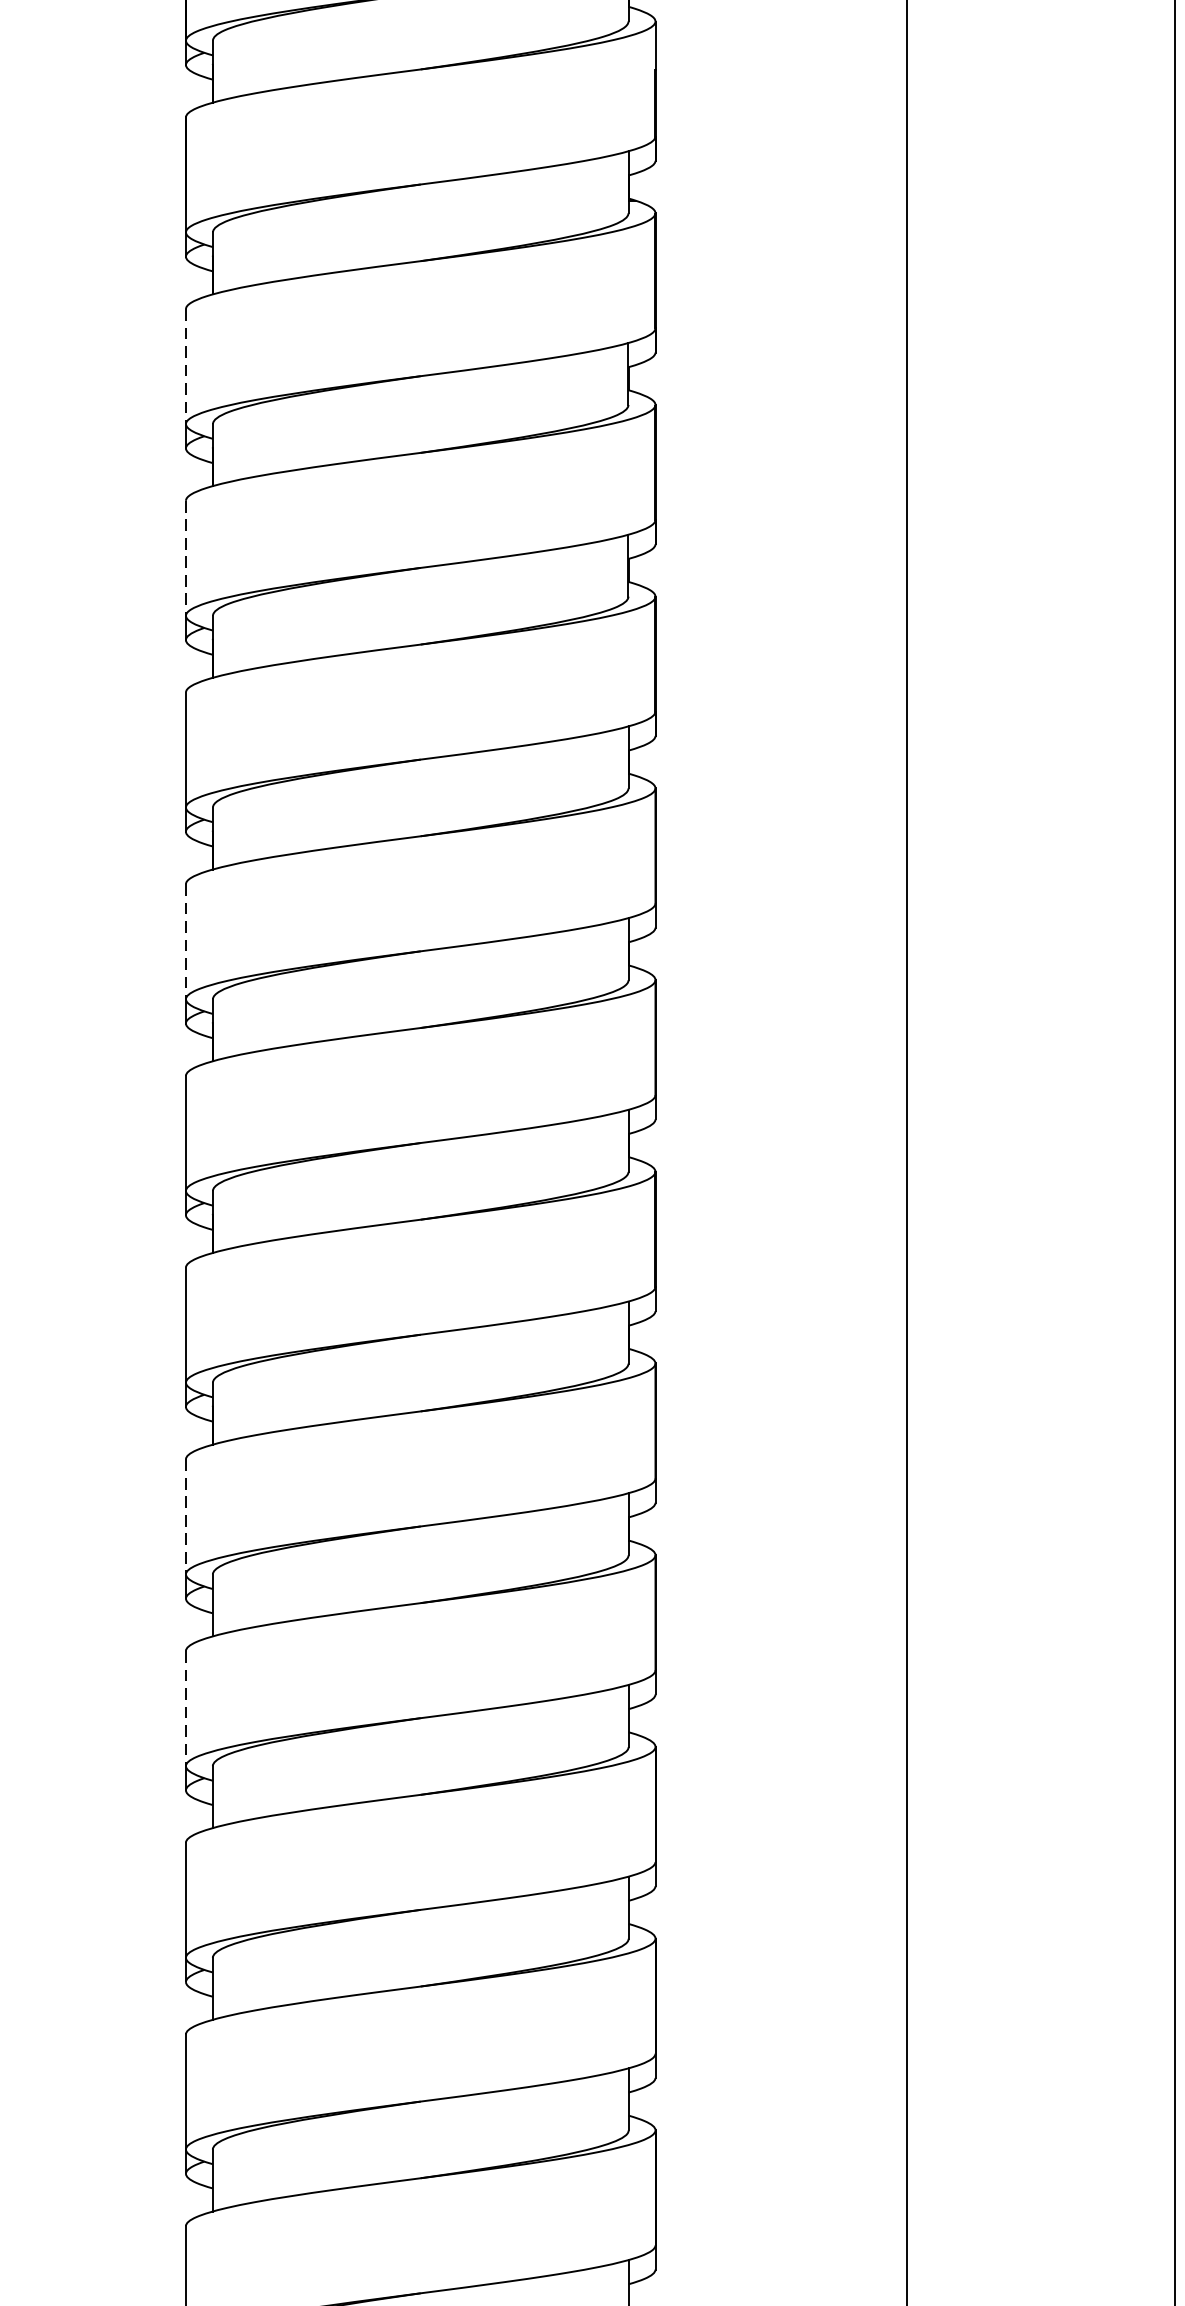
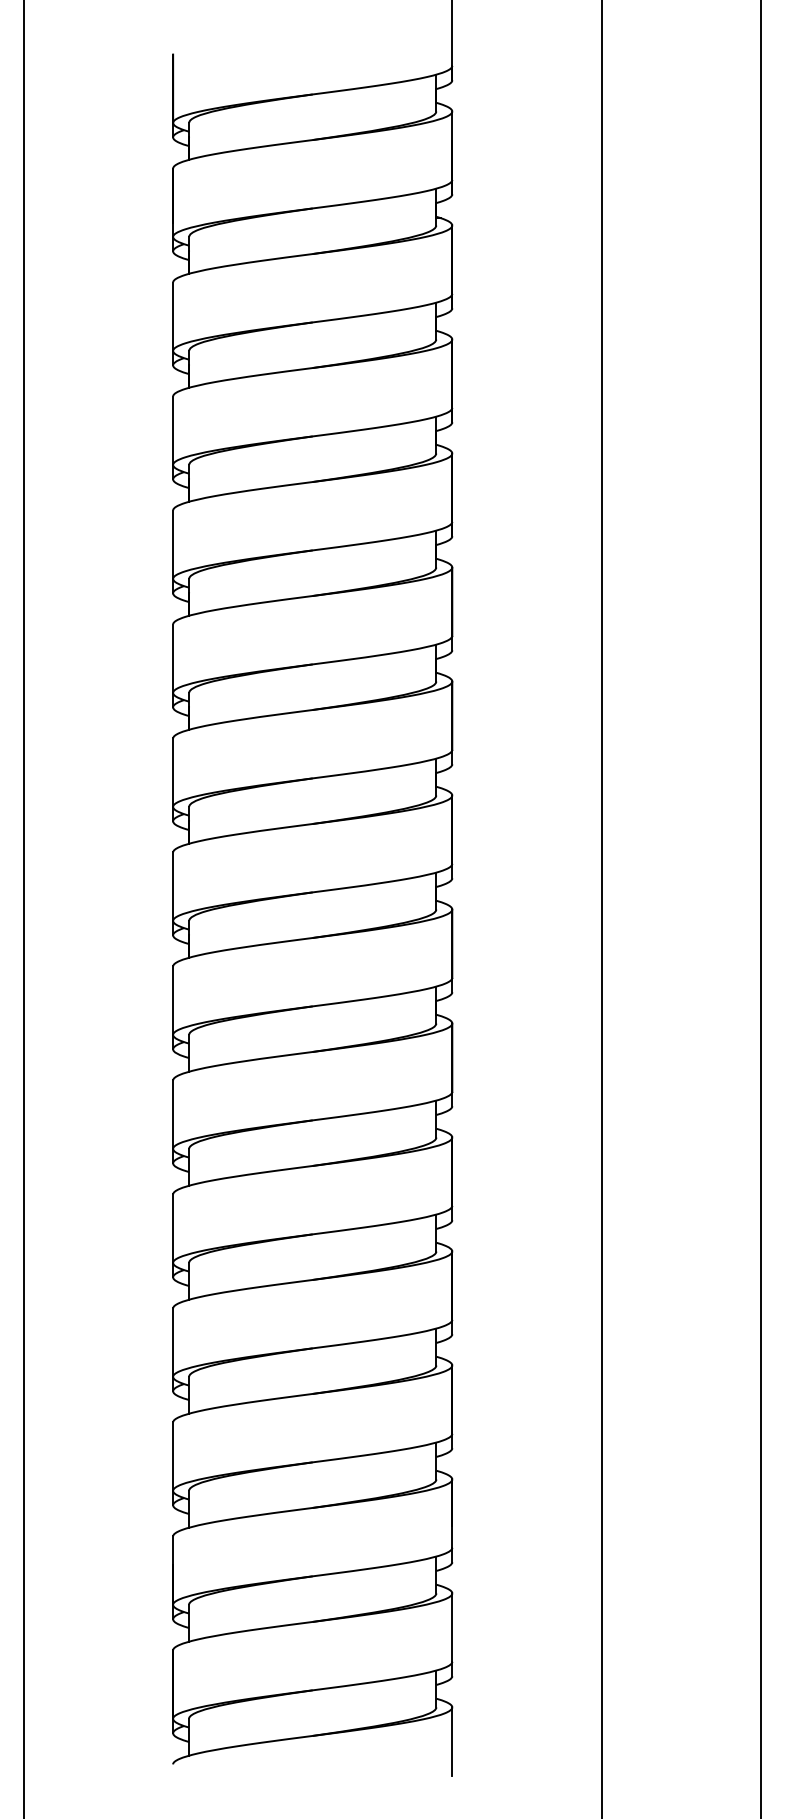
line: (186, 367) -> (173, 317), dashed -> solid
line: (186, 559) -> (173, 431), dashed -> solid
line: (186, 943) -> (173, 659), dashed -> solid
line: (186, 1518) -> (173, 1001), dashed -> solid
line: (186, 1709) -> (173, 1115), dashed -> solid

